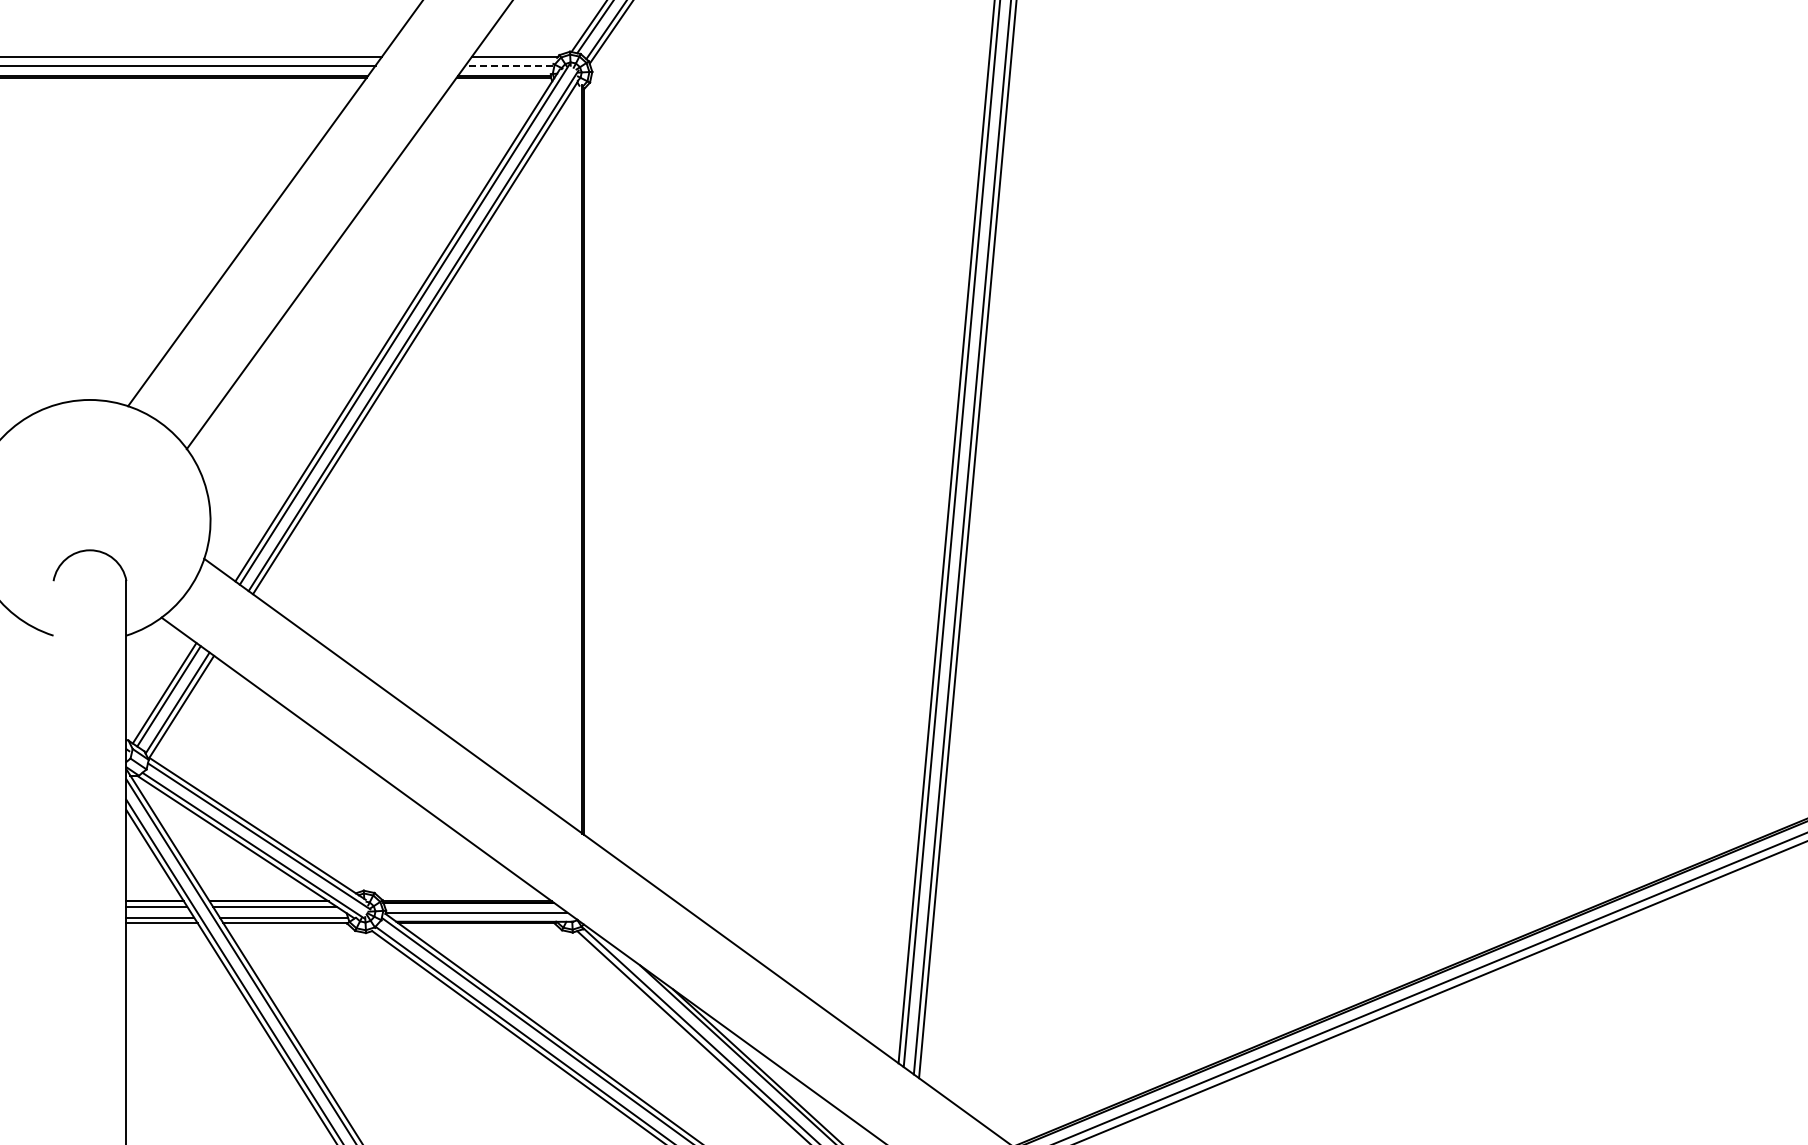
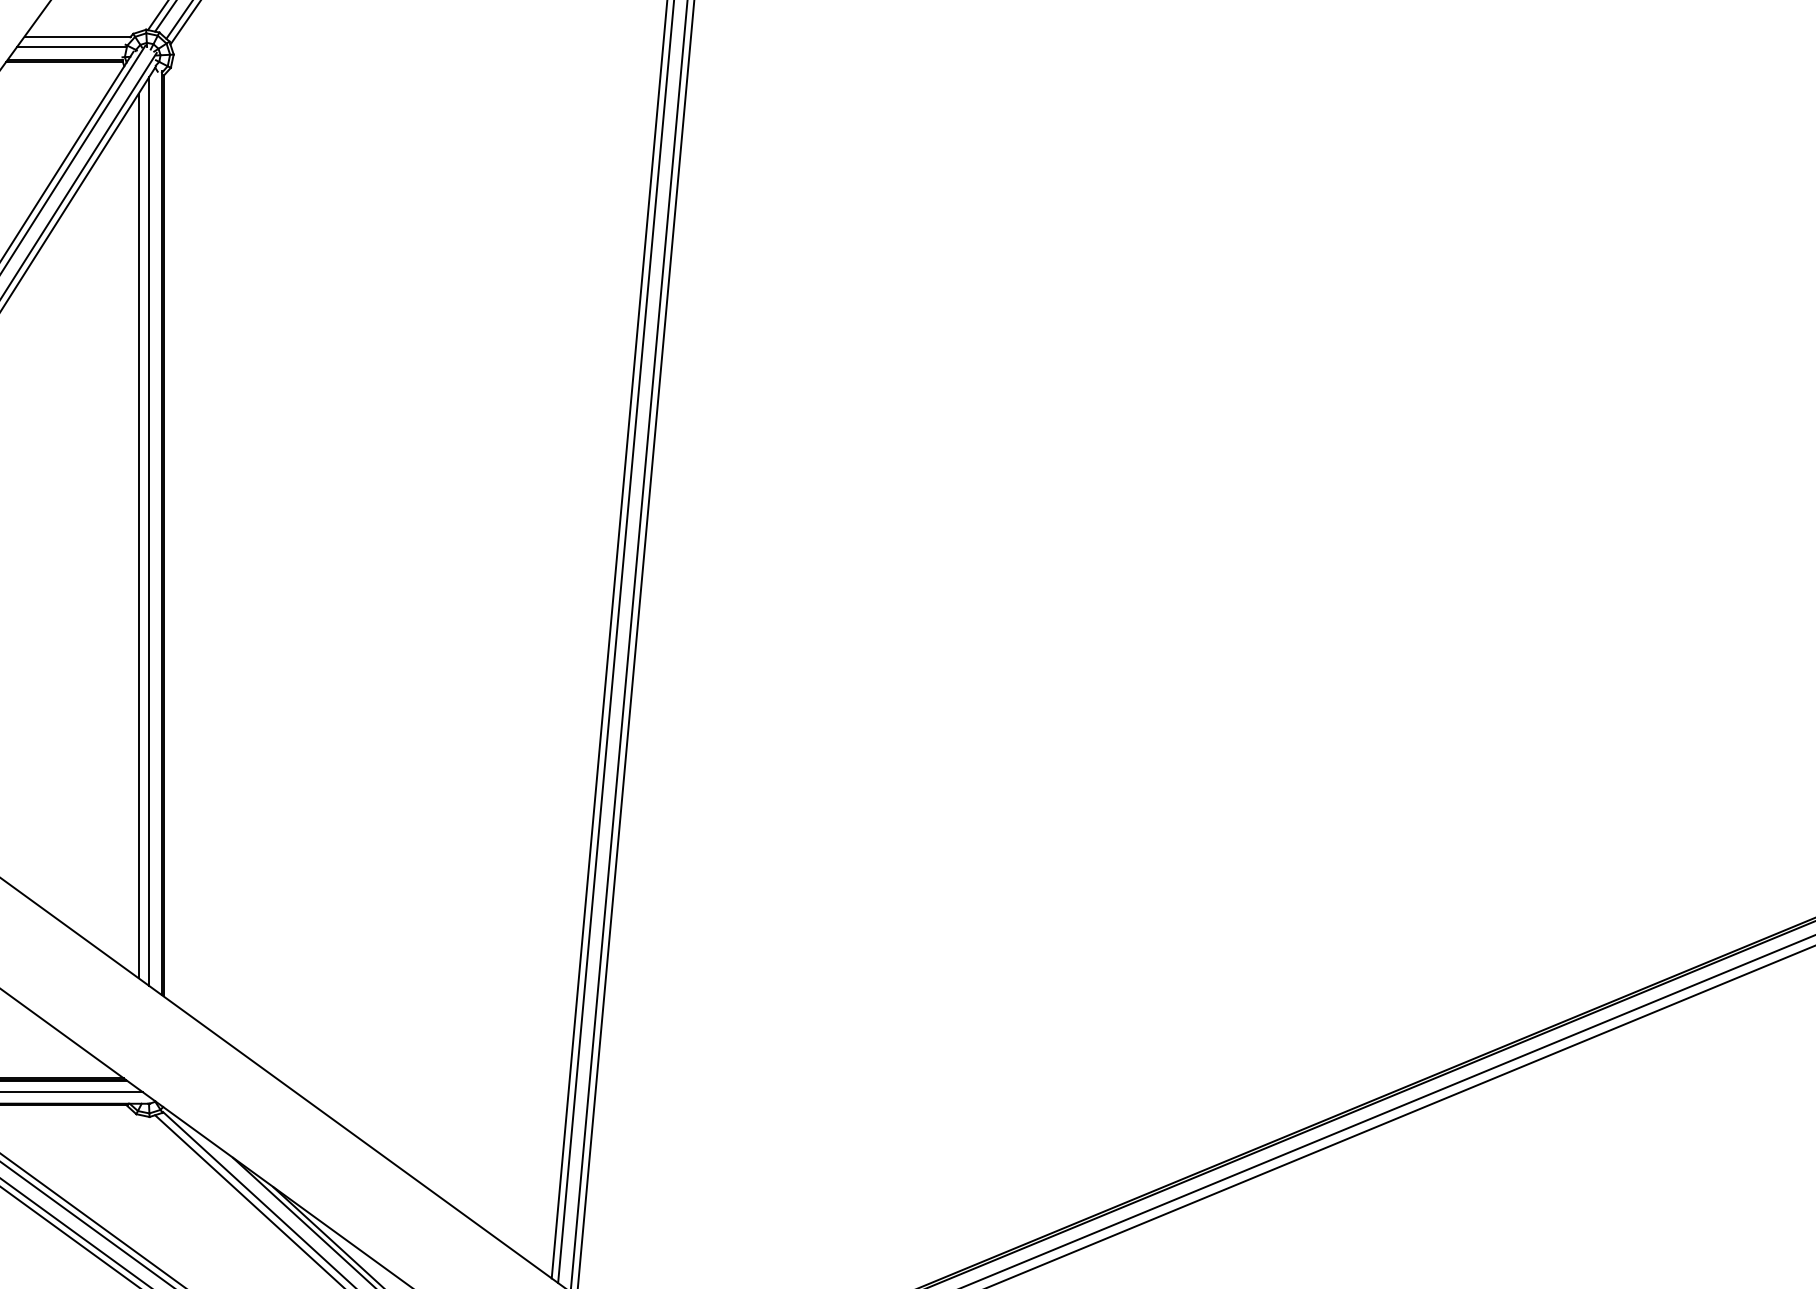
line: (509, 65) -> (71, 46), dashed -> solid
line: (572, 458) -> (149, 531), added
line: (563, 461) -> (138, 535), added

